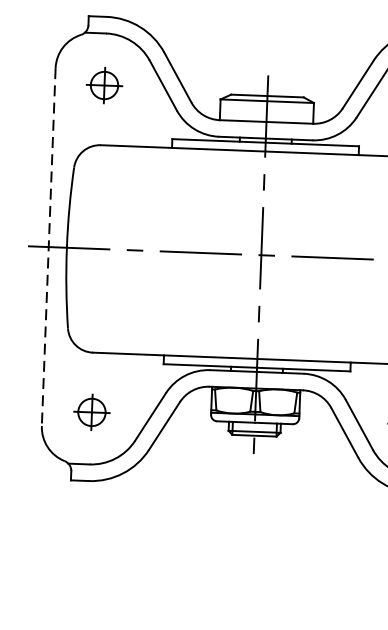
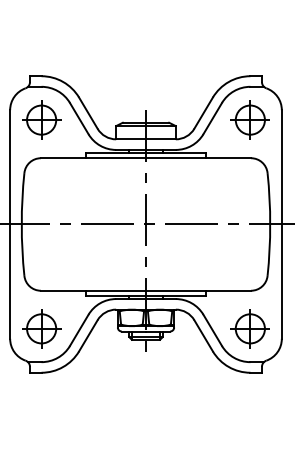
part: (104, 84) -> (41, 119), size x1.67
line: (49, 247) -> (10, 224), dashed -> solid
part: (91, 411) -> (41, 328), size x1.67

